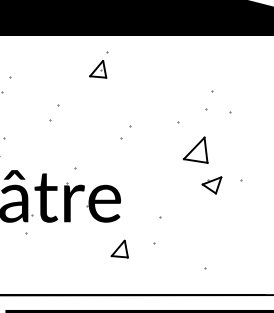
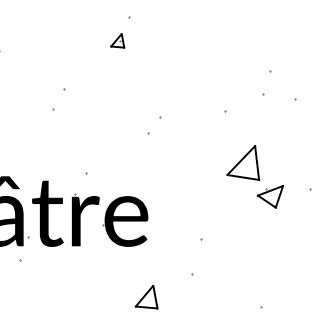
part: (98, 69) -> (117, 41), size x0.6
part: (195, 149) -> (242, 161), moved
part: (119, 248) -> (146, 296), moved

